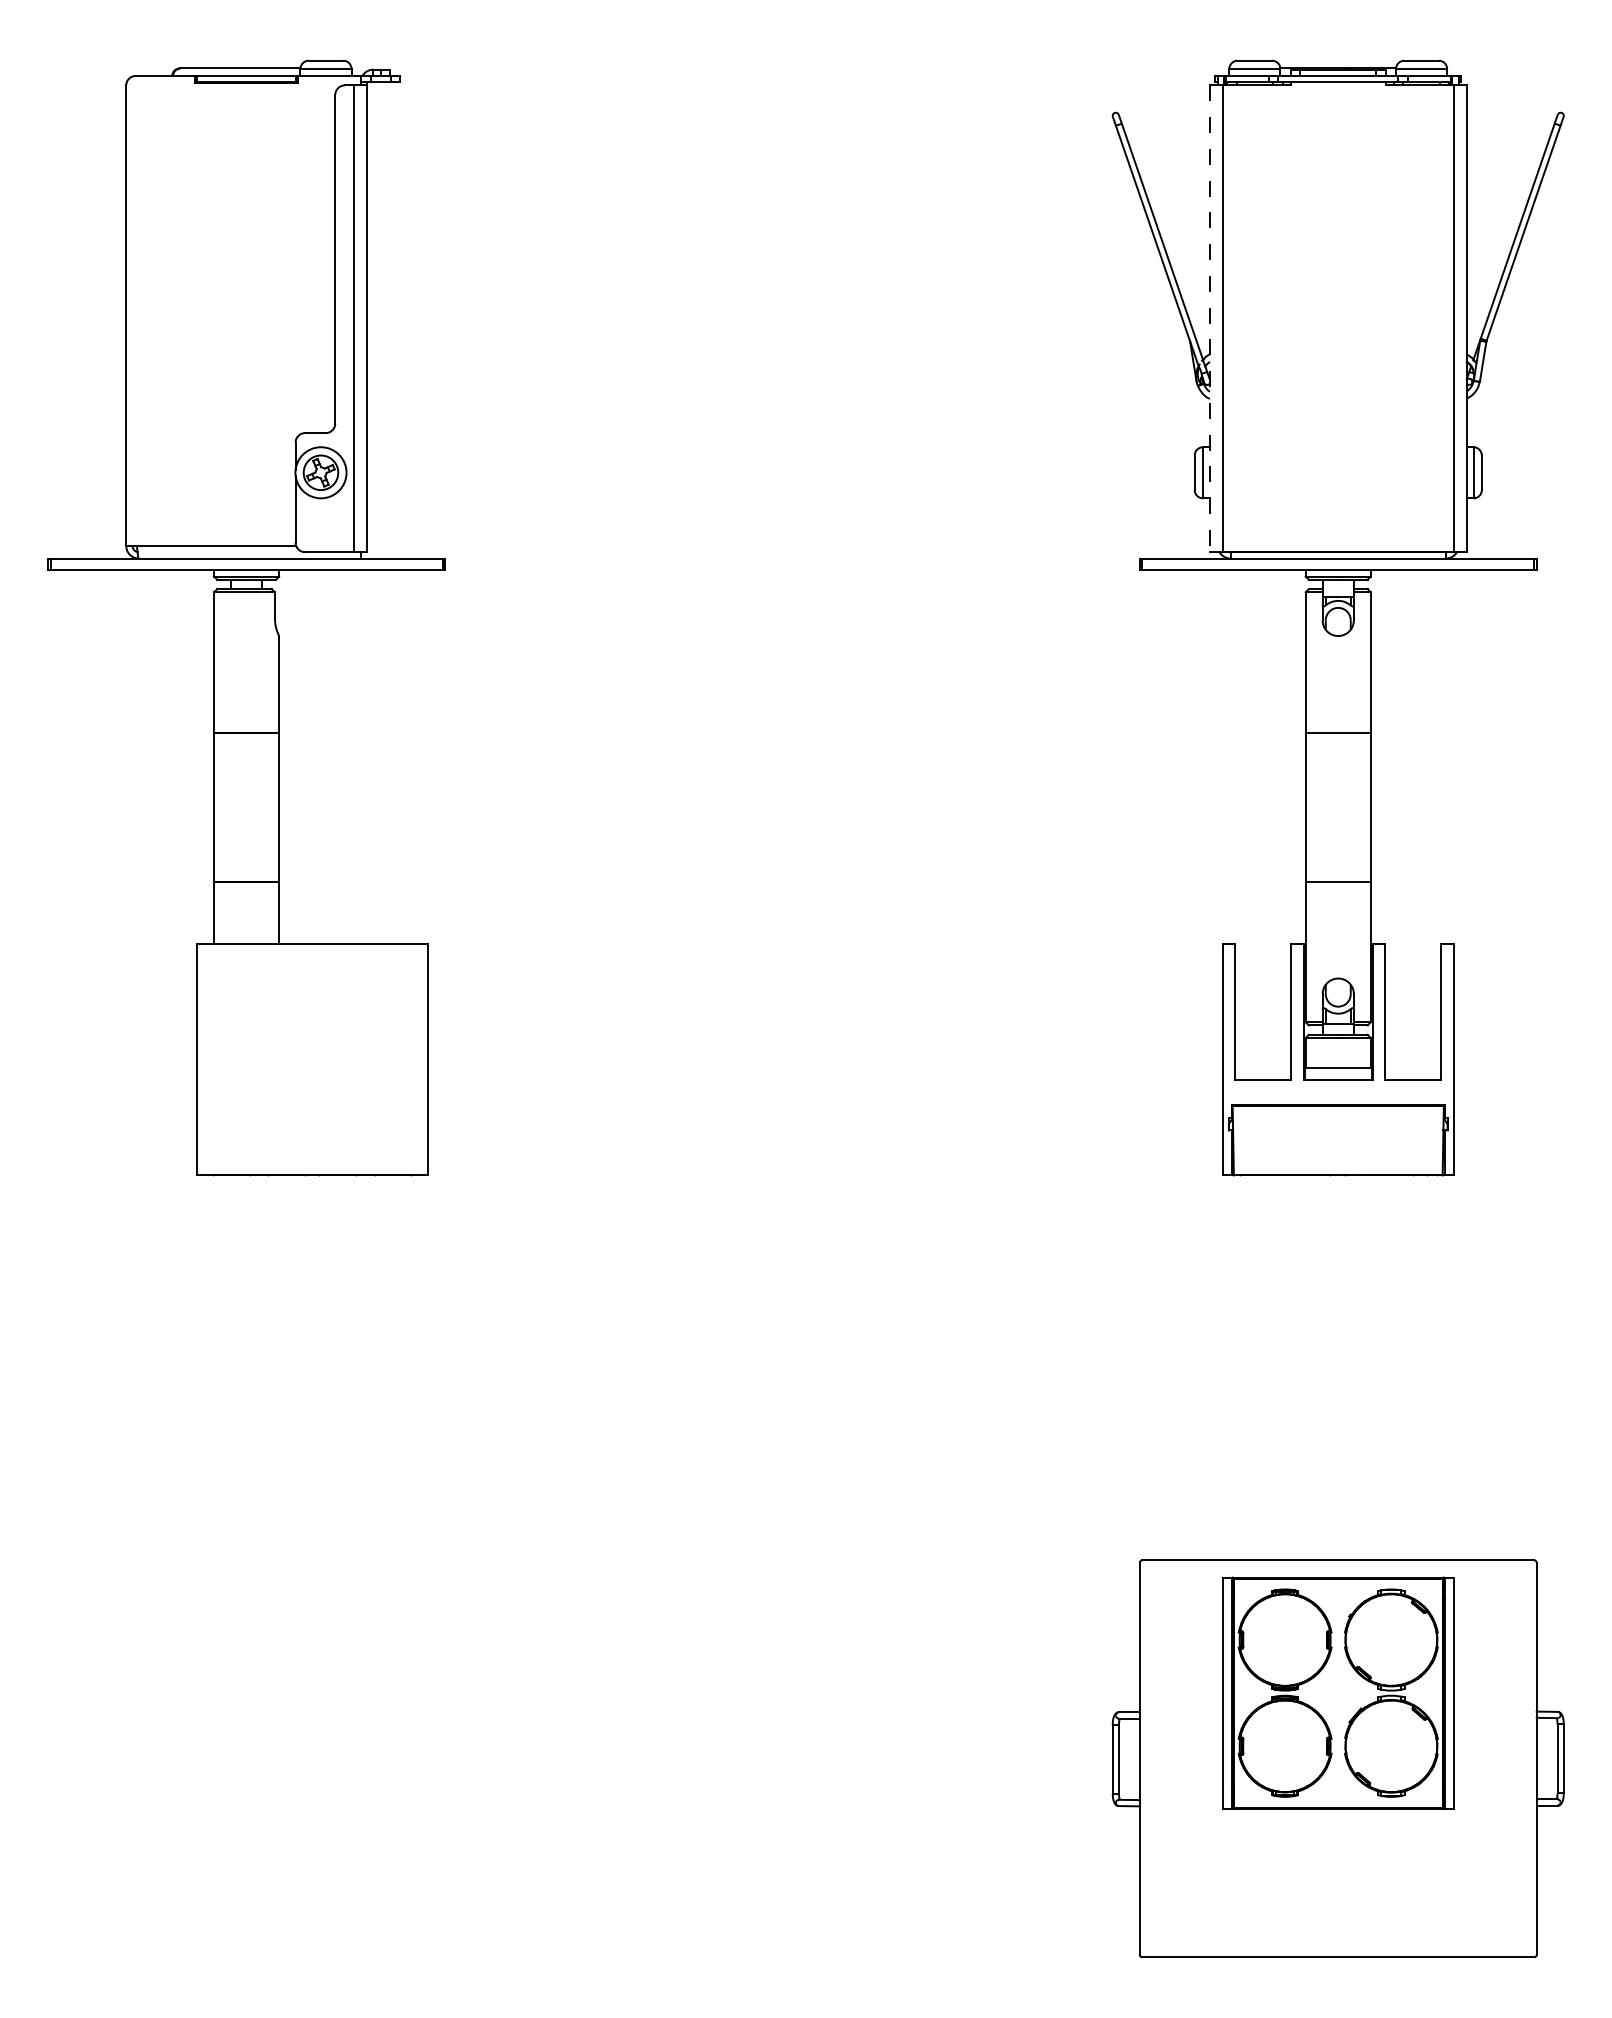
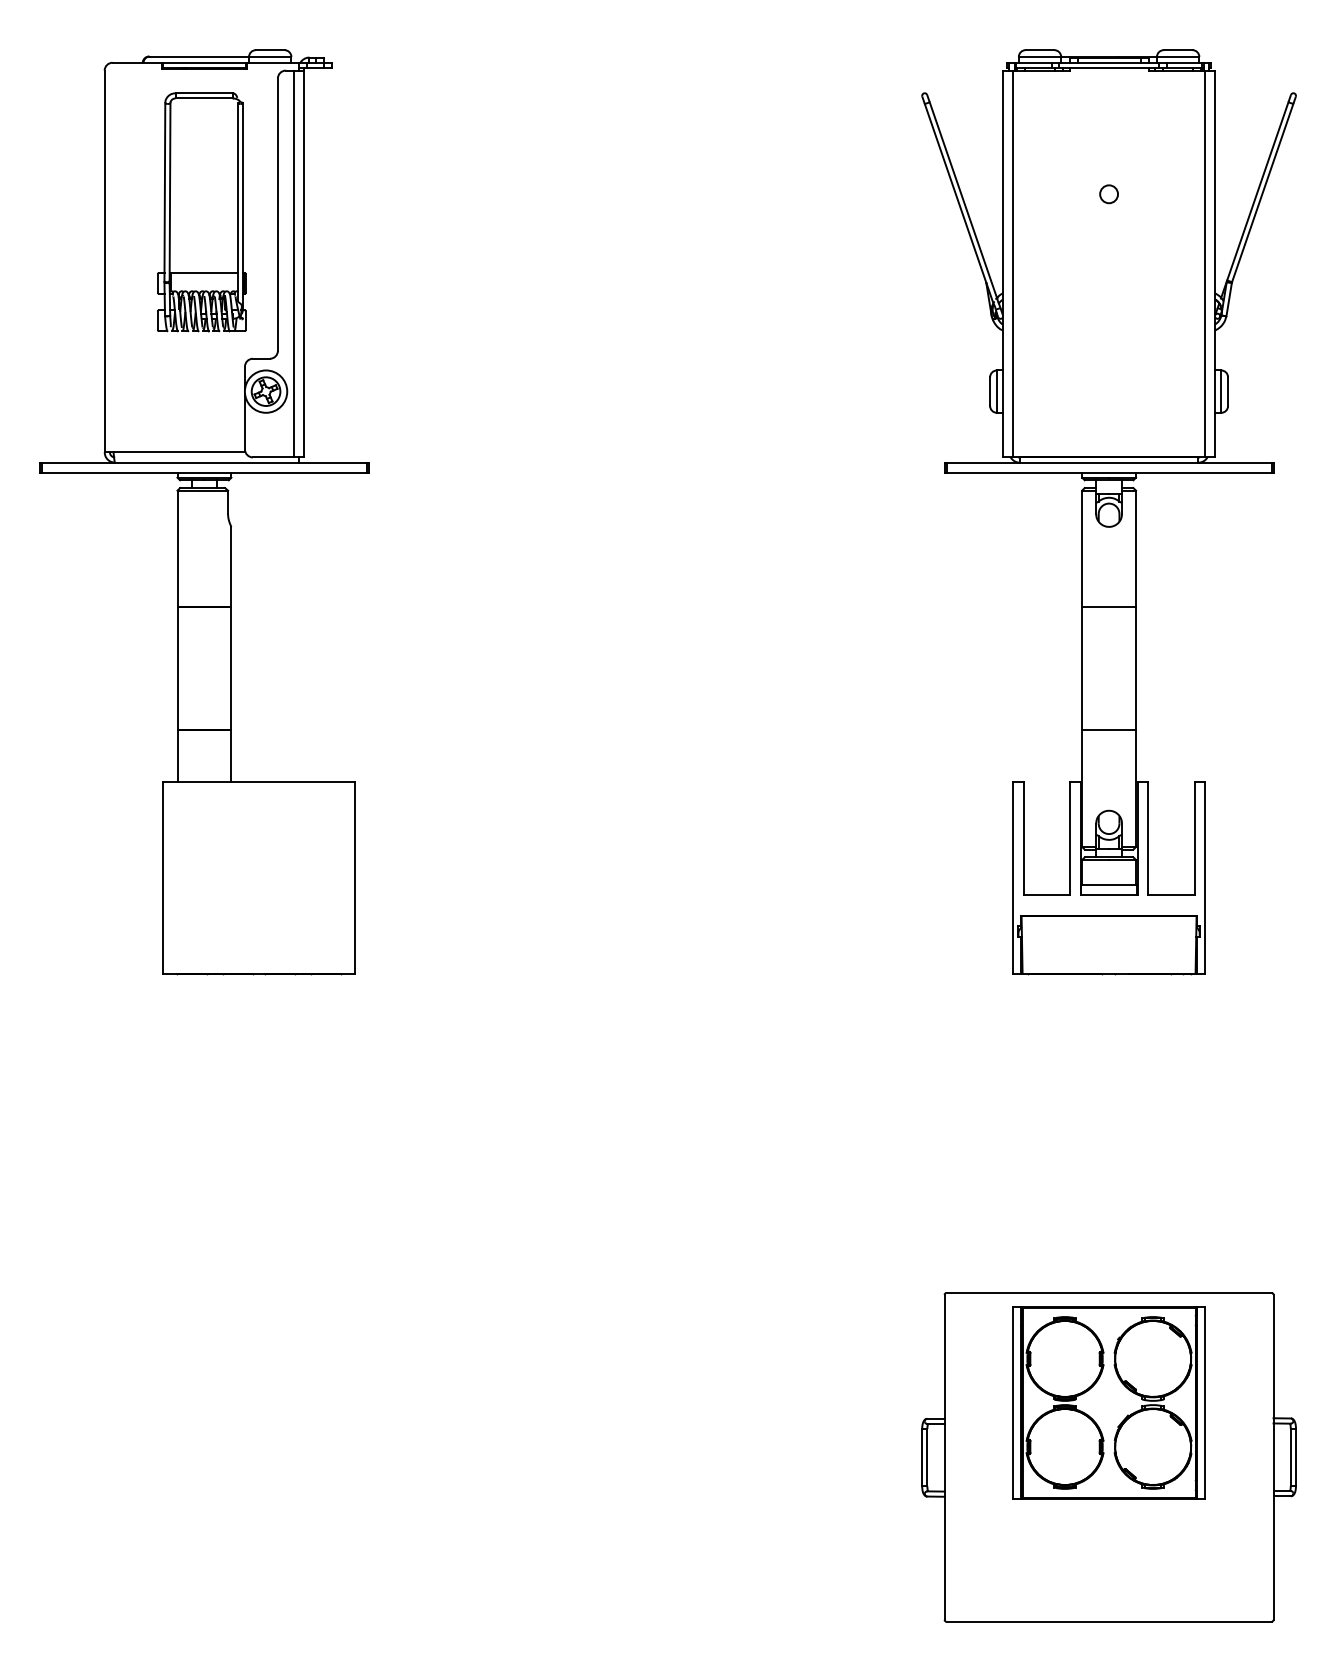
circle: (1337, 234) -> (1108, 194), added
part: (243, 256) -> (201, 212), added
line: (1209, 319) -> (1002, 264), dashed -> solid

